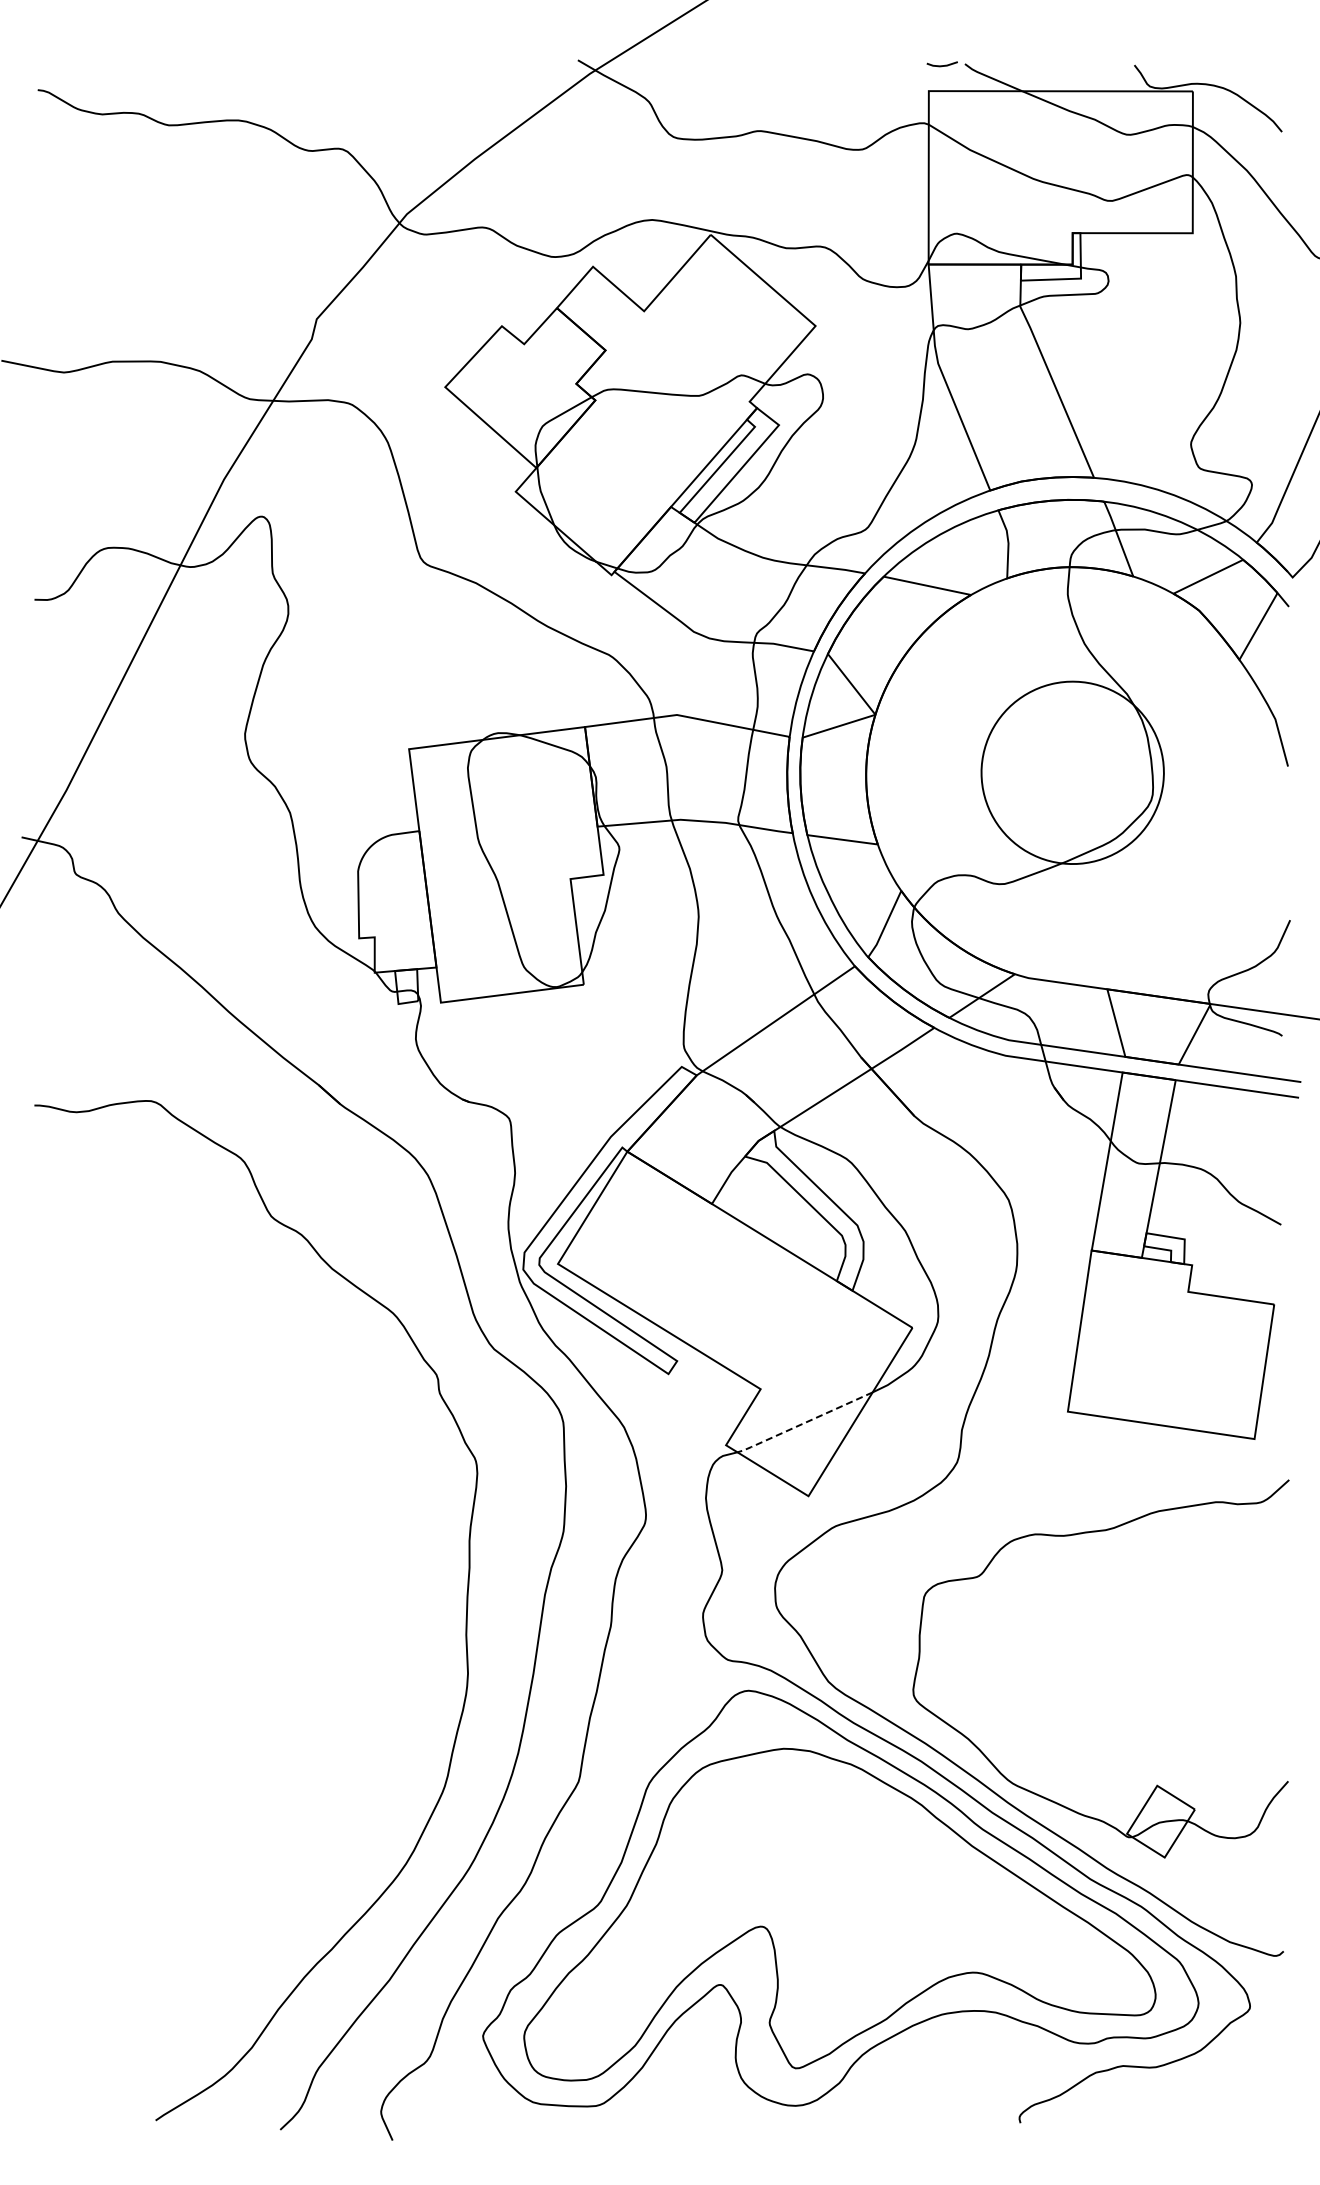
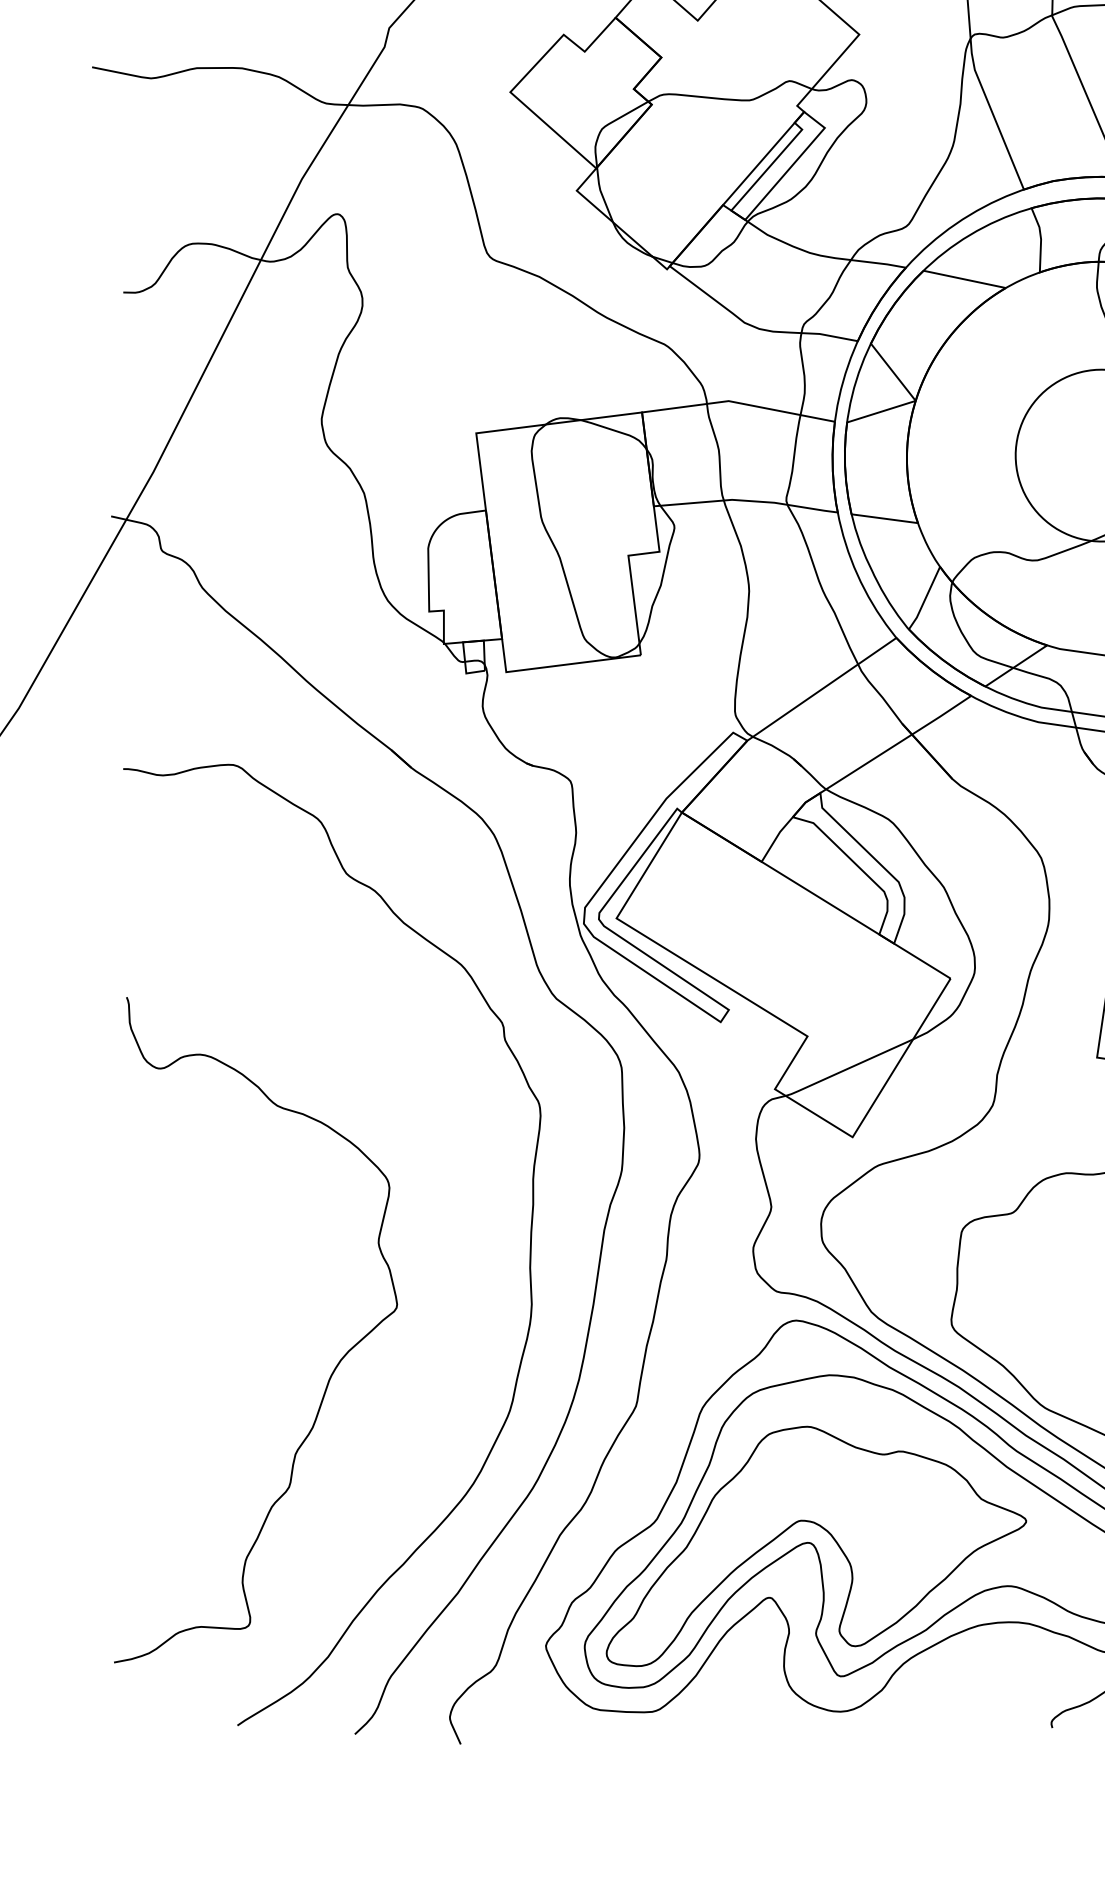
line: (803, 1423) -> (847, 1068), dashed -> solid
curve: (255, 1746) -> (331, 1373), added
part: (782, 1916) -> (828, 1533), added

